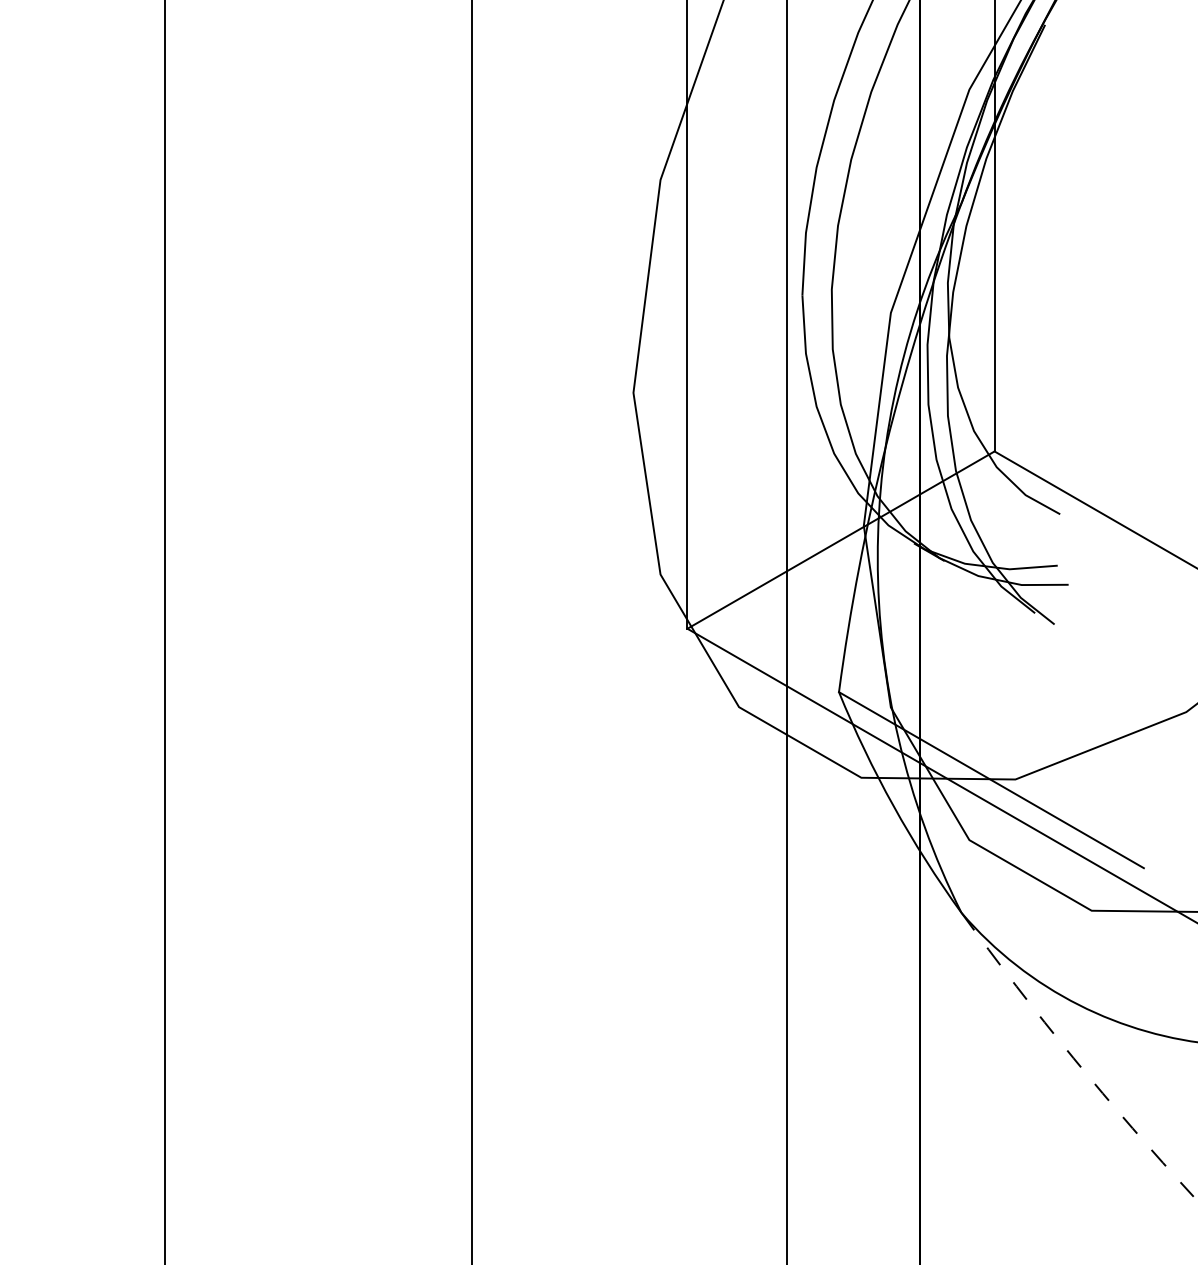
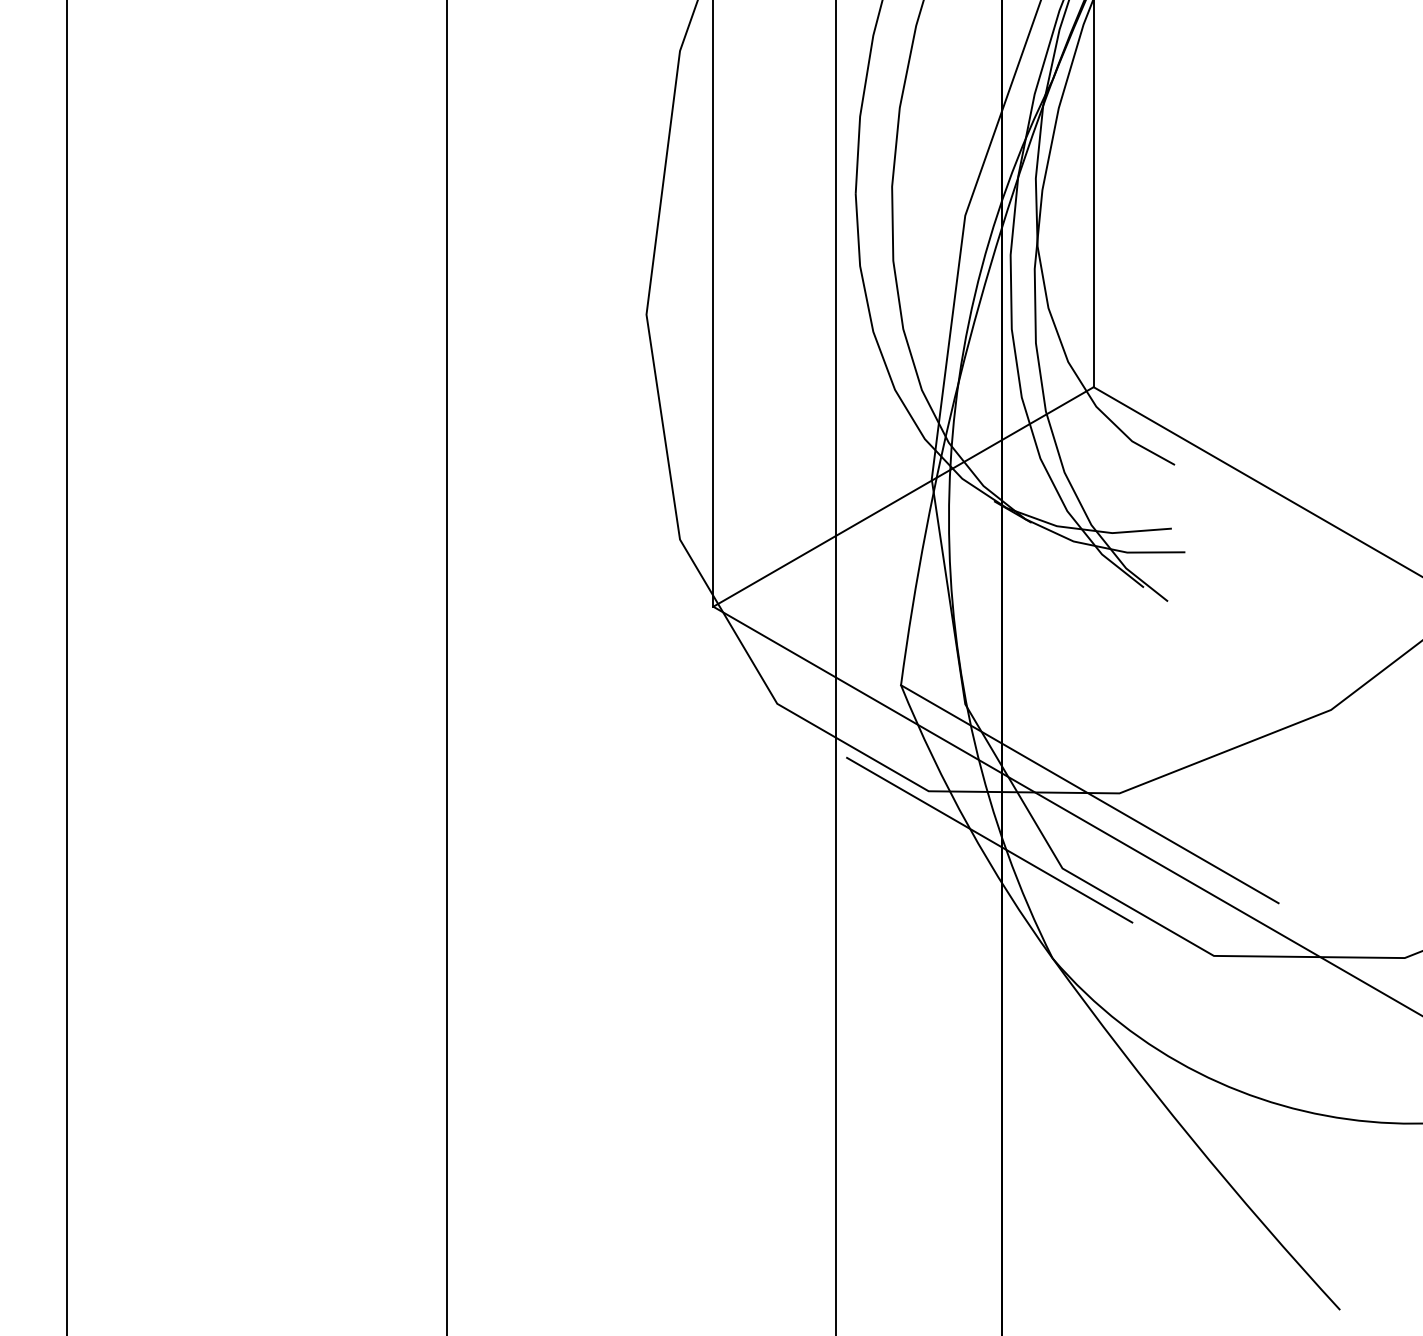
line: (910, 816) -> (989, 839), added
arc: (1073, 1058) -> (1191, 1138), dashed -> solid

